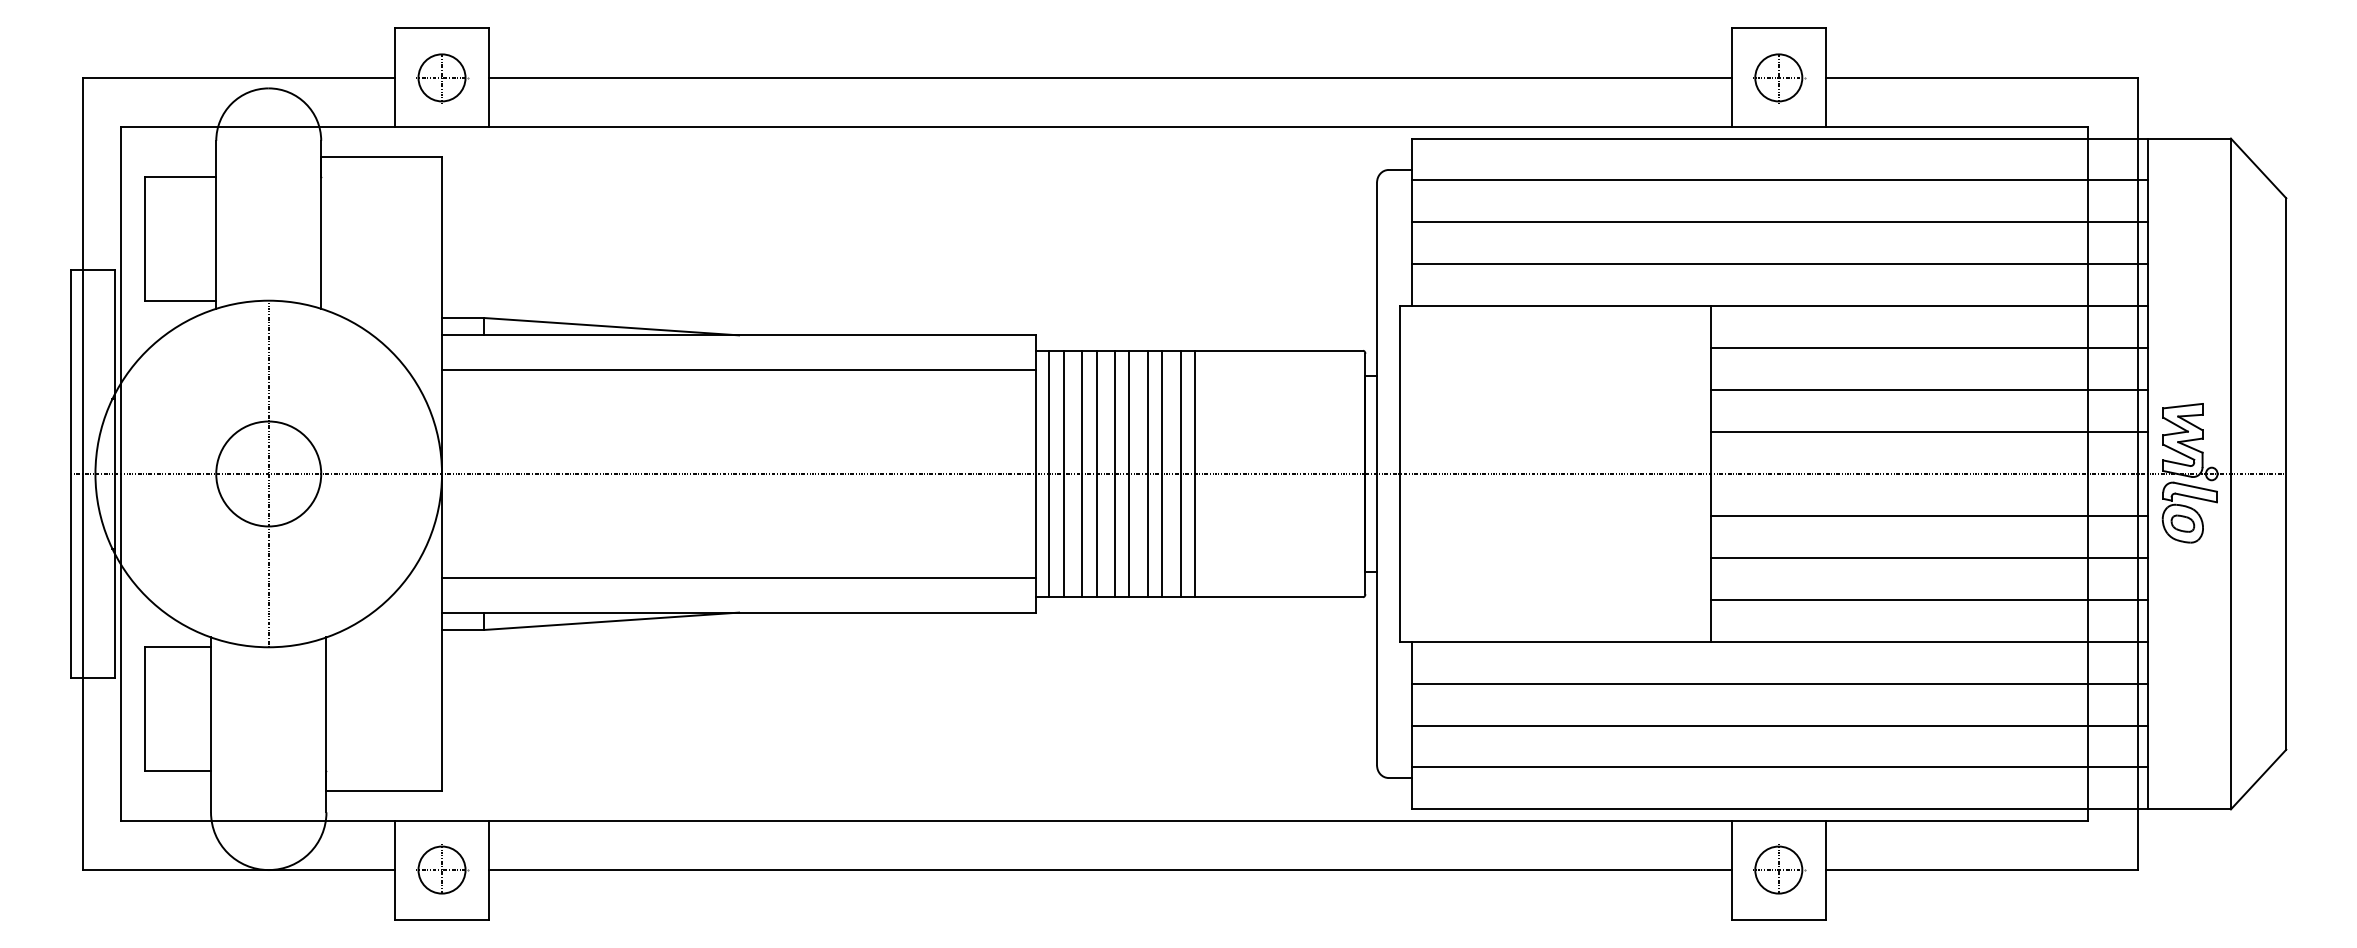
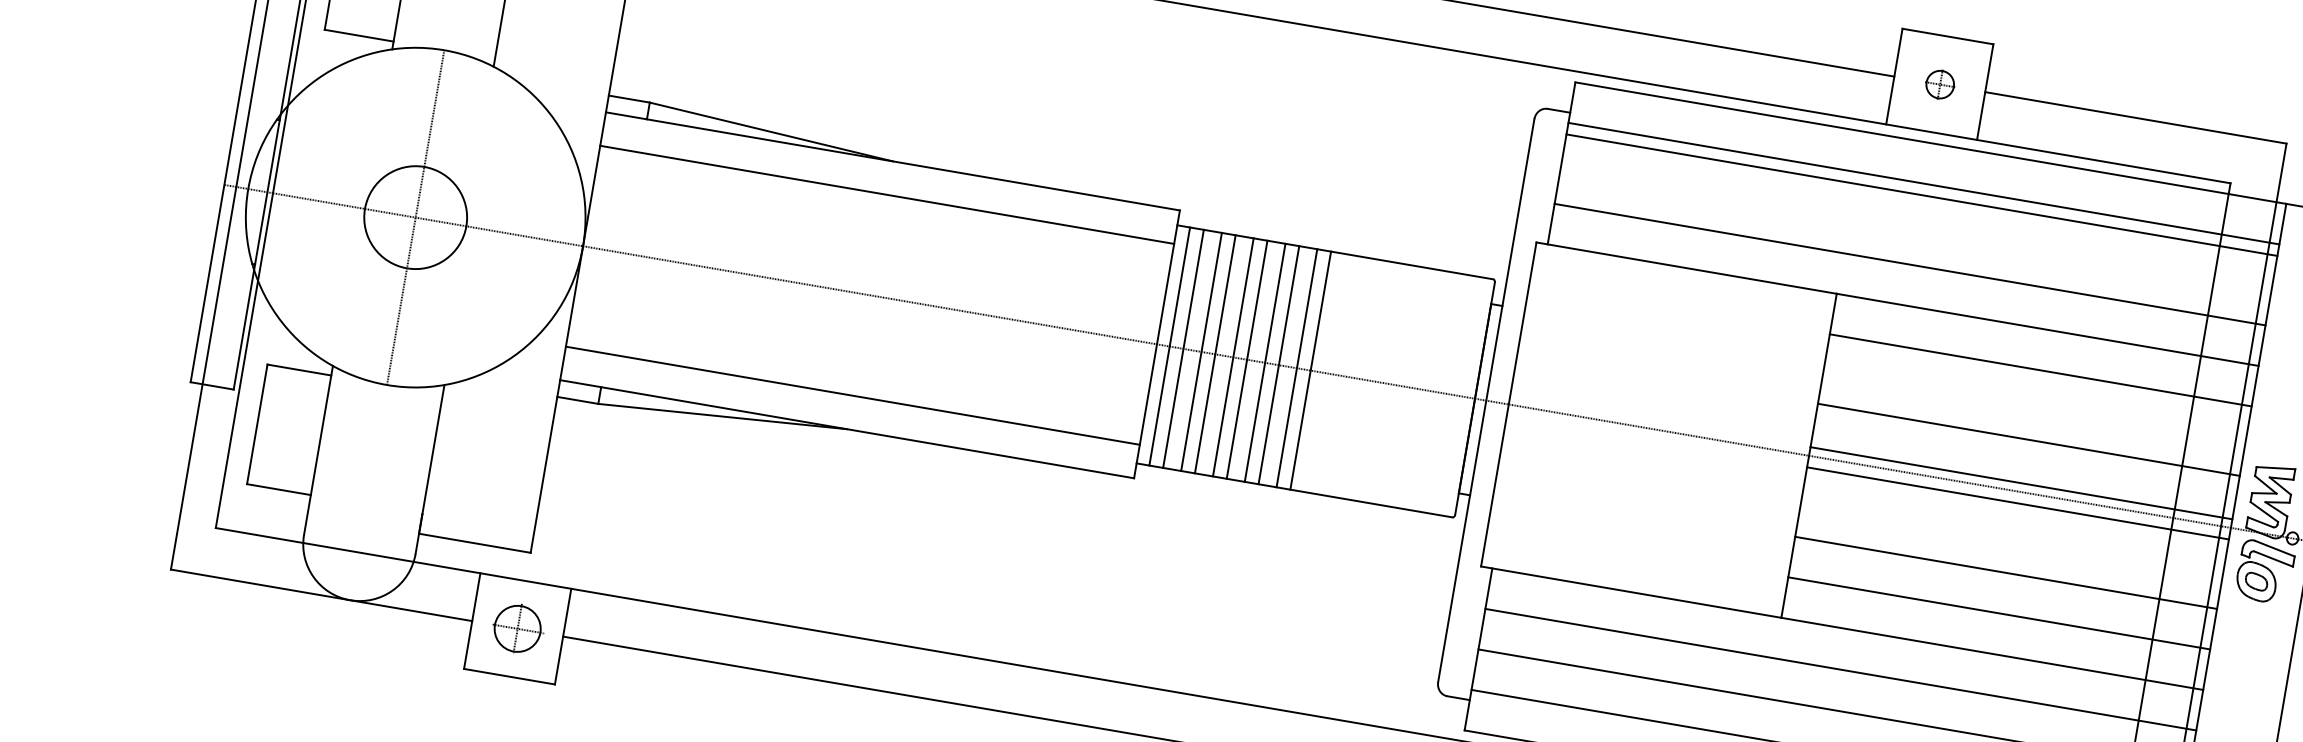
part: (1779, 78) -> (1940, 85), size x0.6
line: (1779, 222) -> (1921, 195), moved
line: (1929, 390) -> (2028, 440), moved
line: (1929, 432) -> (2021, 483), moved
line: (1929, 515) -> (2018, 502), moved

